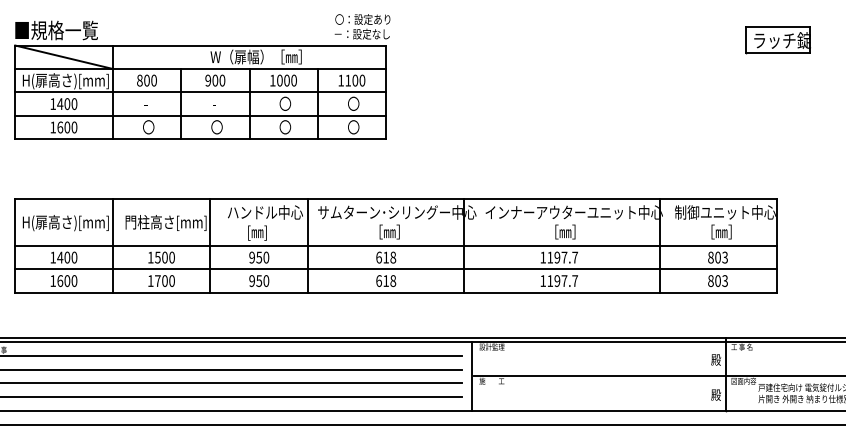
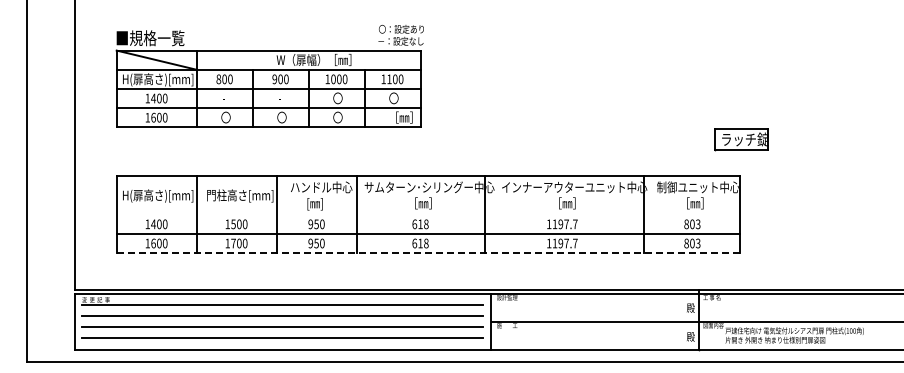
part: (777, 40) -> (741, 139), moved
text: (361, 127) -> (400, 117), 〇 -> ［㎜］
line: (395, 245) -> (428, 214), removed
line: (395, 293) -> (428, 253), solid -> dashed

